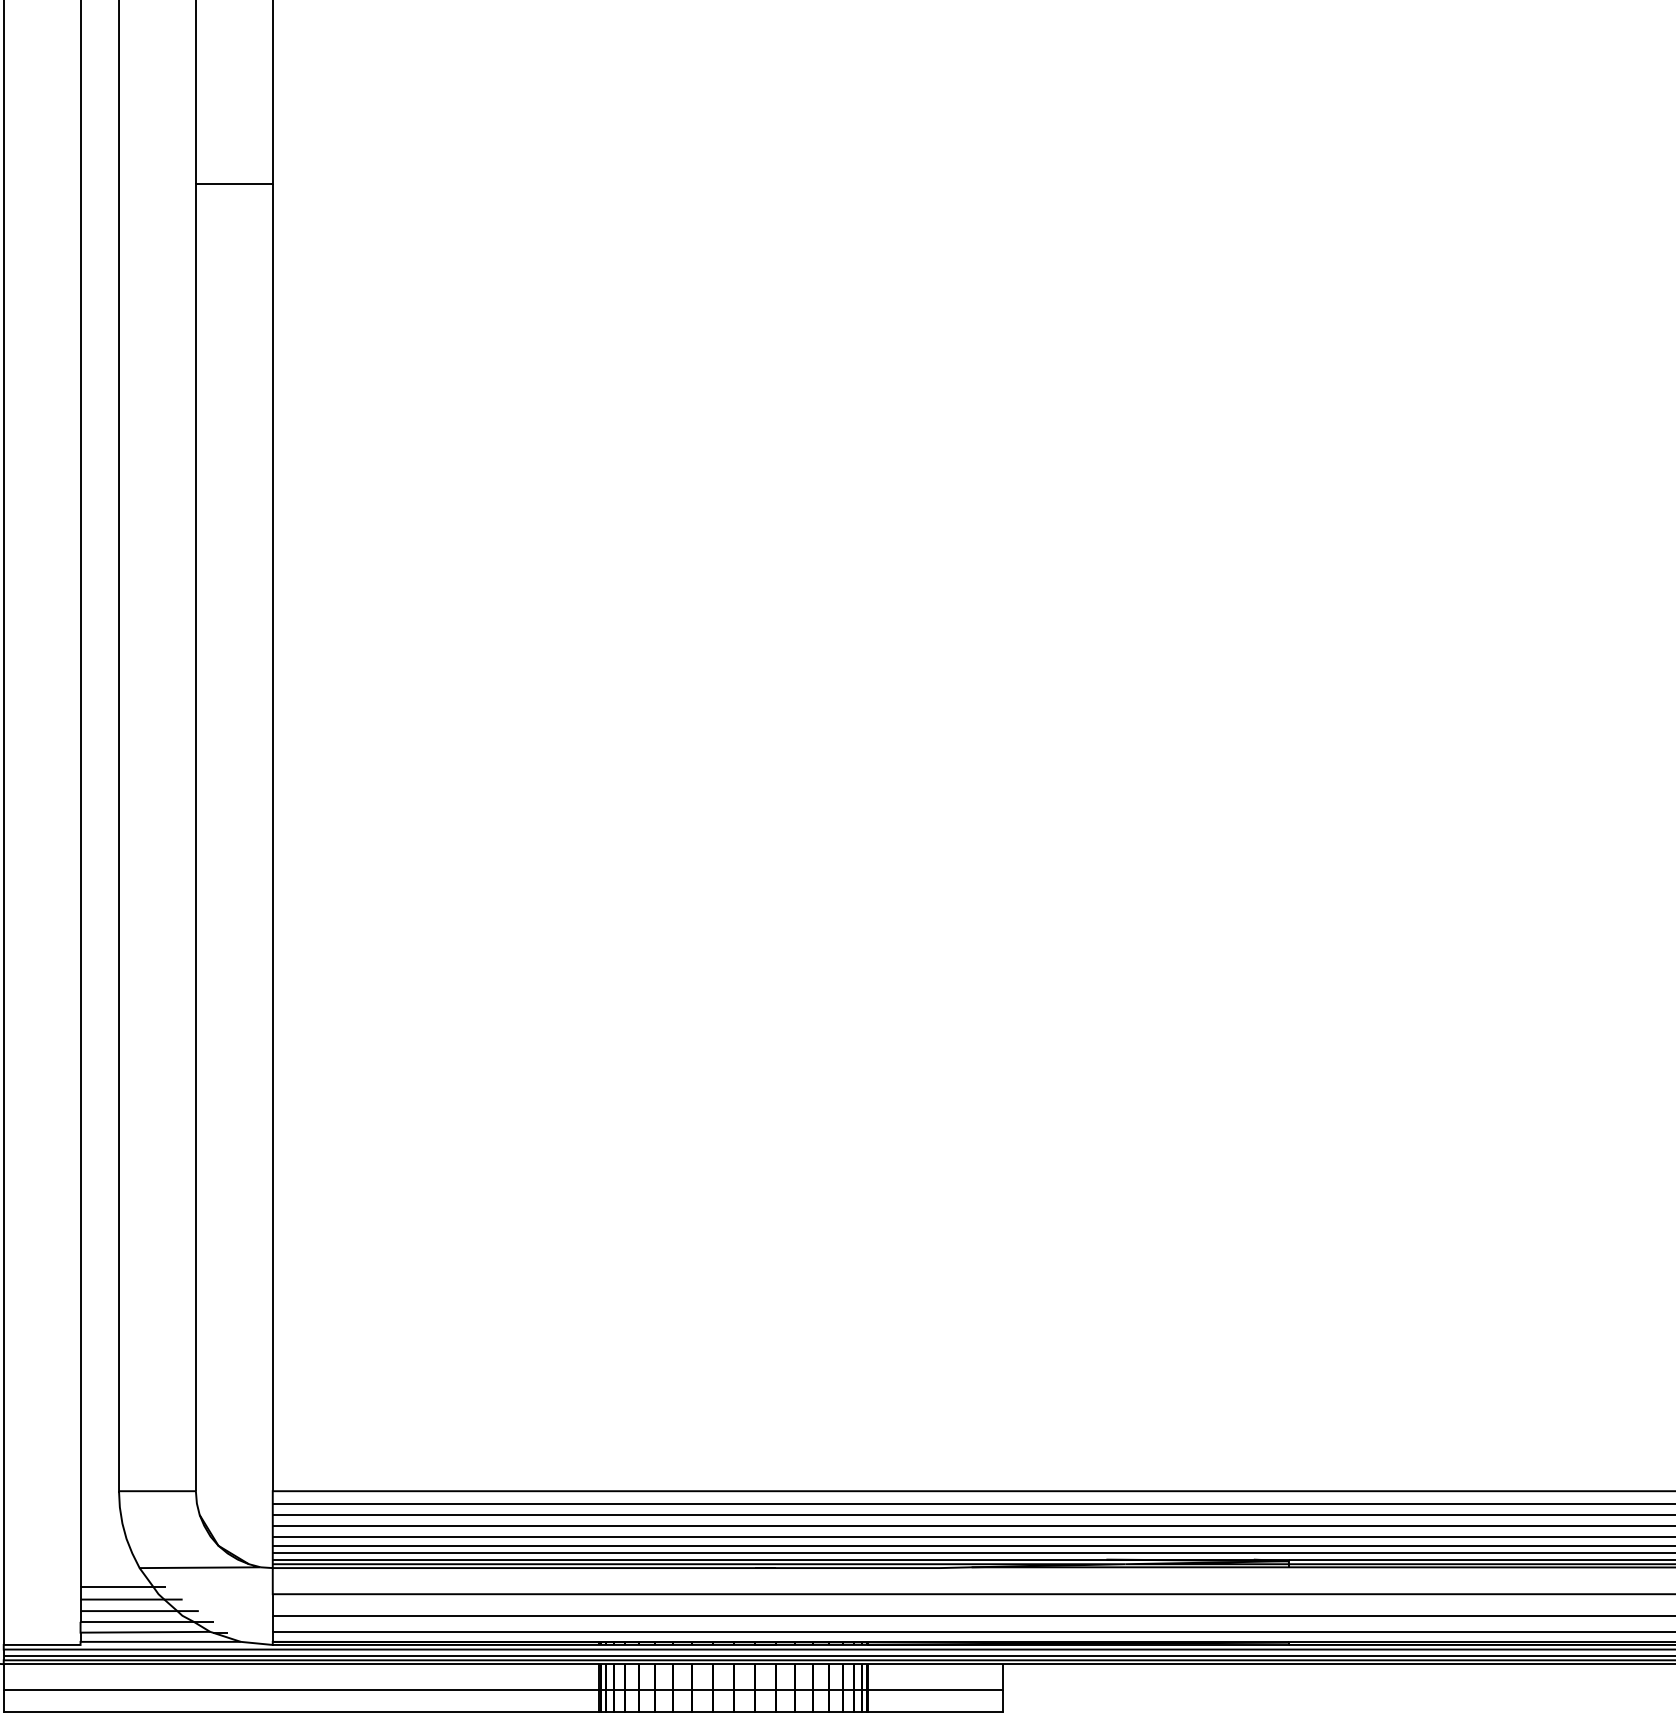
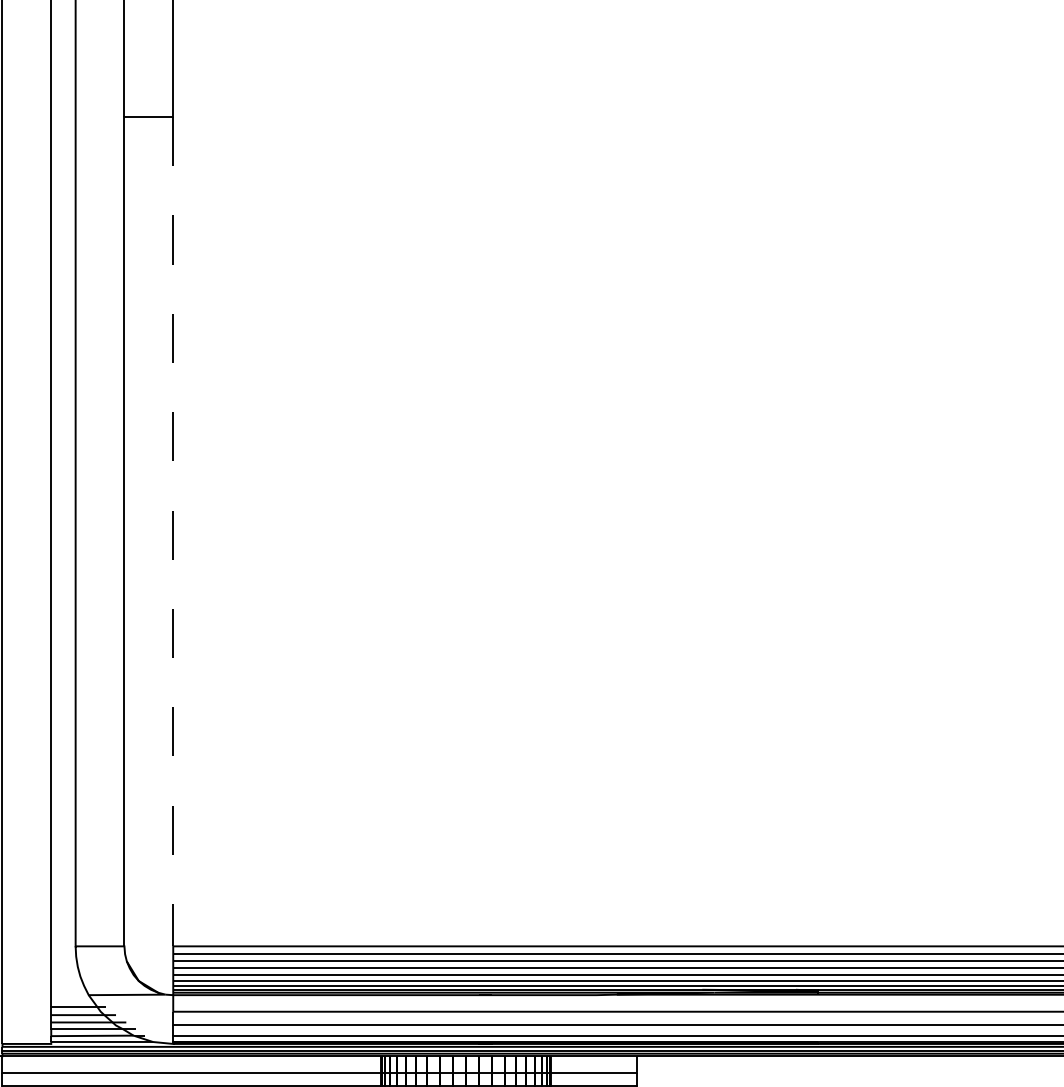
line: (273, 837) -> (173, 531), solid -> dashed

